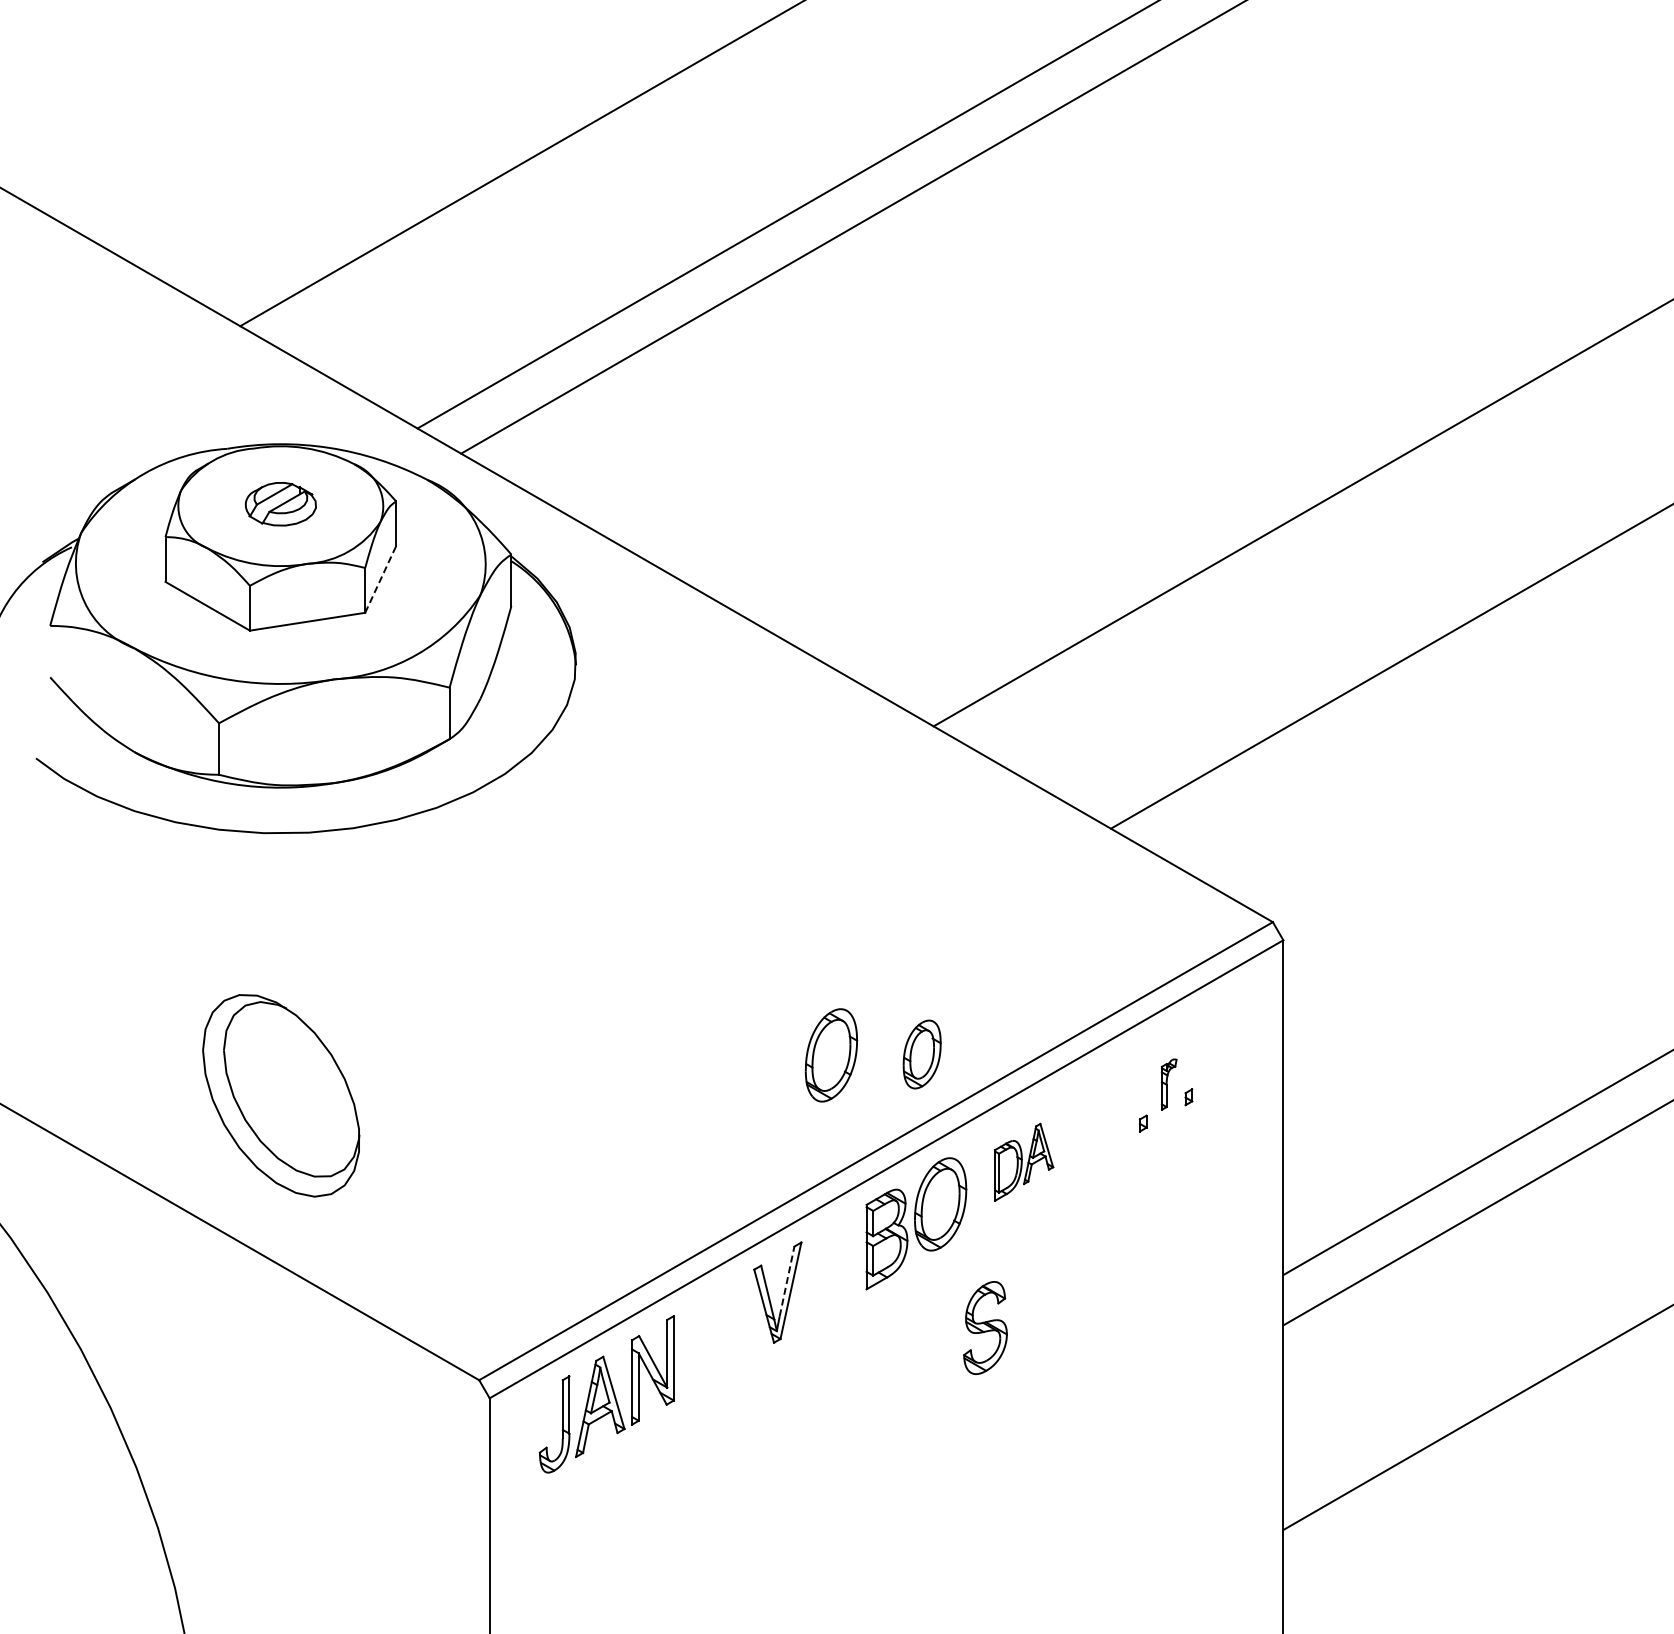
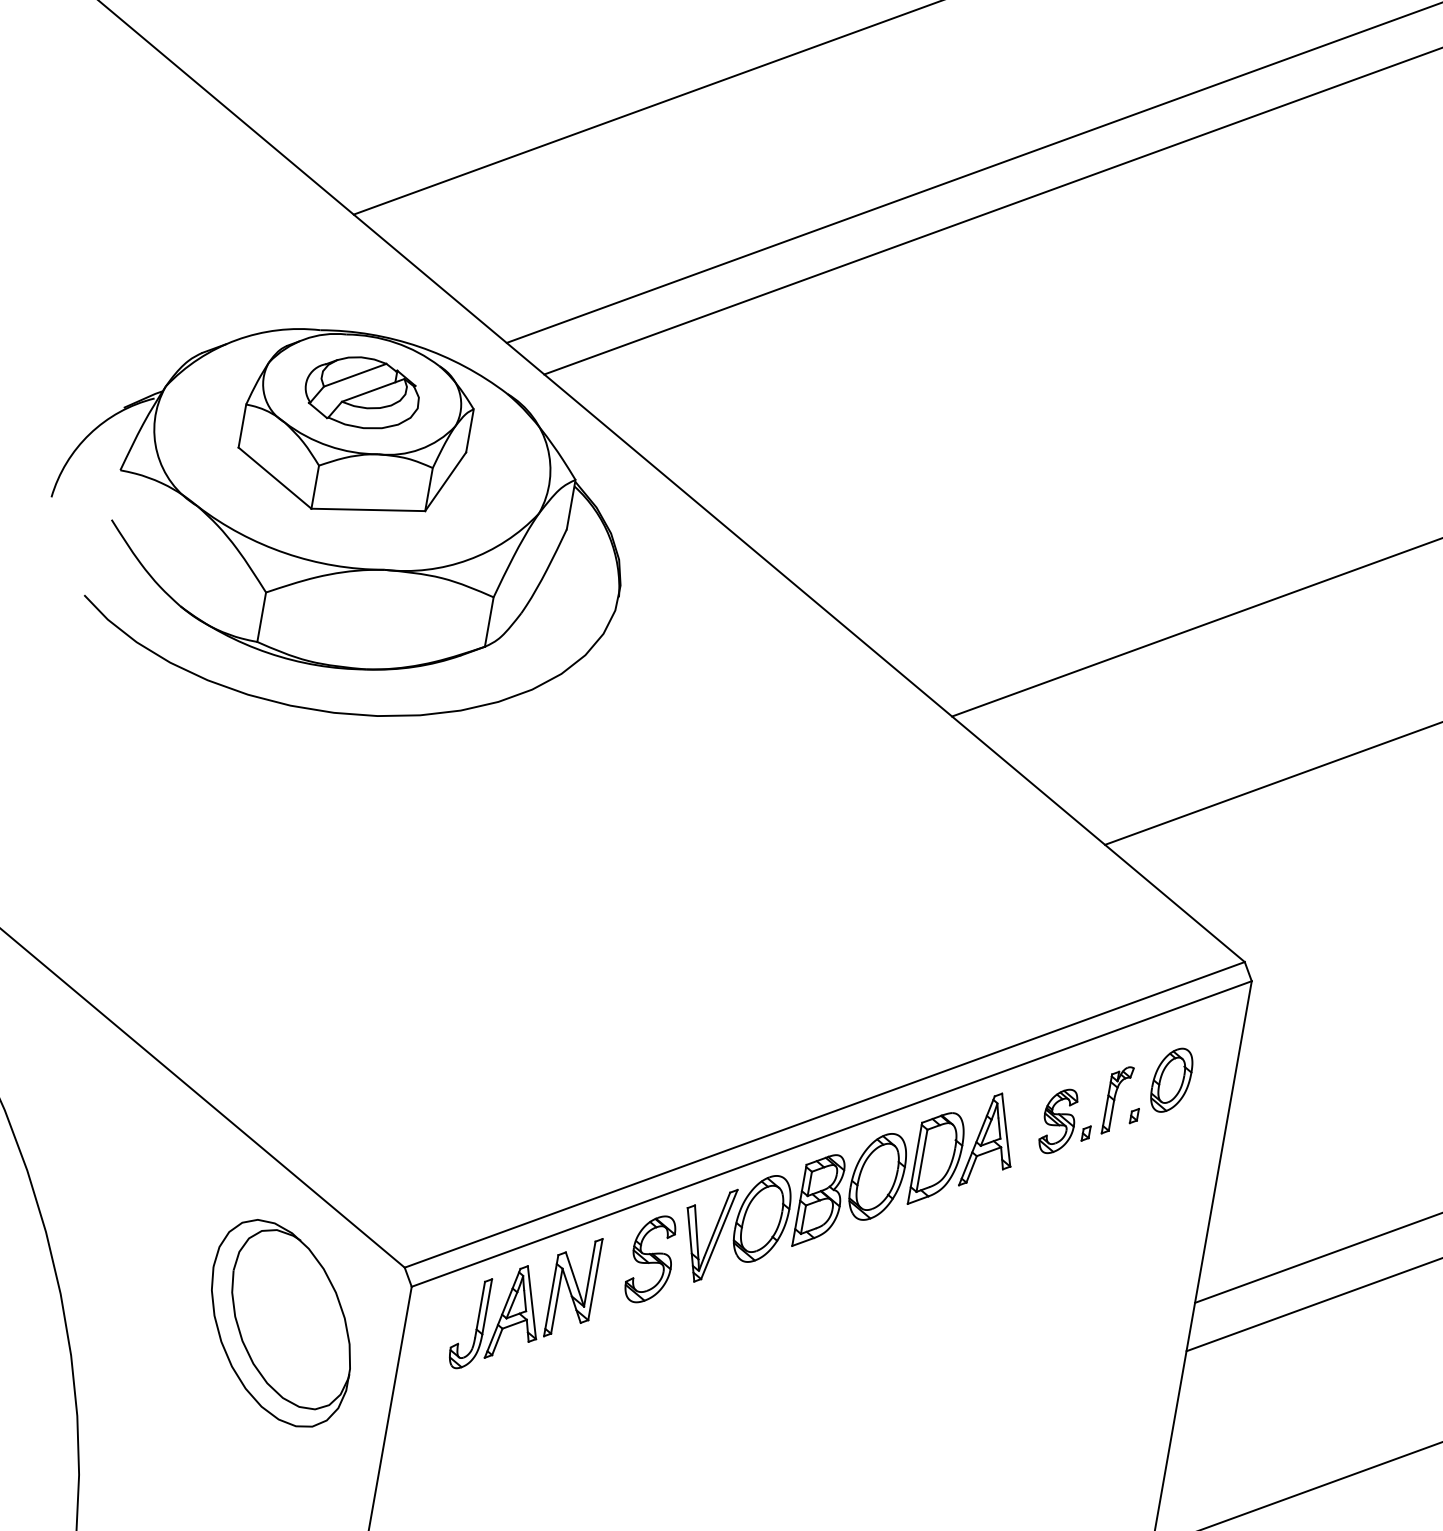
part: (280, 503) -> (362, 391), size x1.67
line: (380, 579) -> (445, 481), dashed -> solid
part: (921, 1054) -> (1171, 1080), moved
part: (831, 1055) -> (762, 1219), moved
part: (1168, 1084) -> (1117, 1100), size x1.43
part: (281, 1095) -> (281, 1323), moved
part: (1113, 1116) -> (1058, 1121), added
part: (1023, 1162) -> (964, 1150), size x1.67
line: (787, 1281) -> (717, 1225), dashed -> solid
part: (985, 1327) -> (651, 1258), moved

